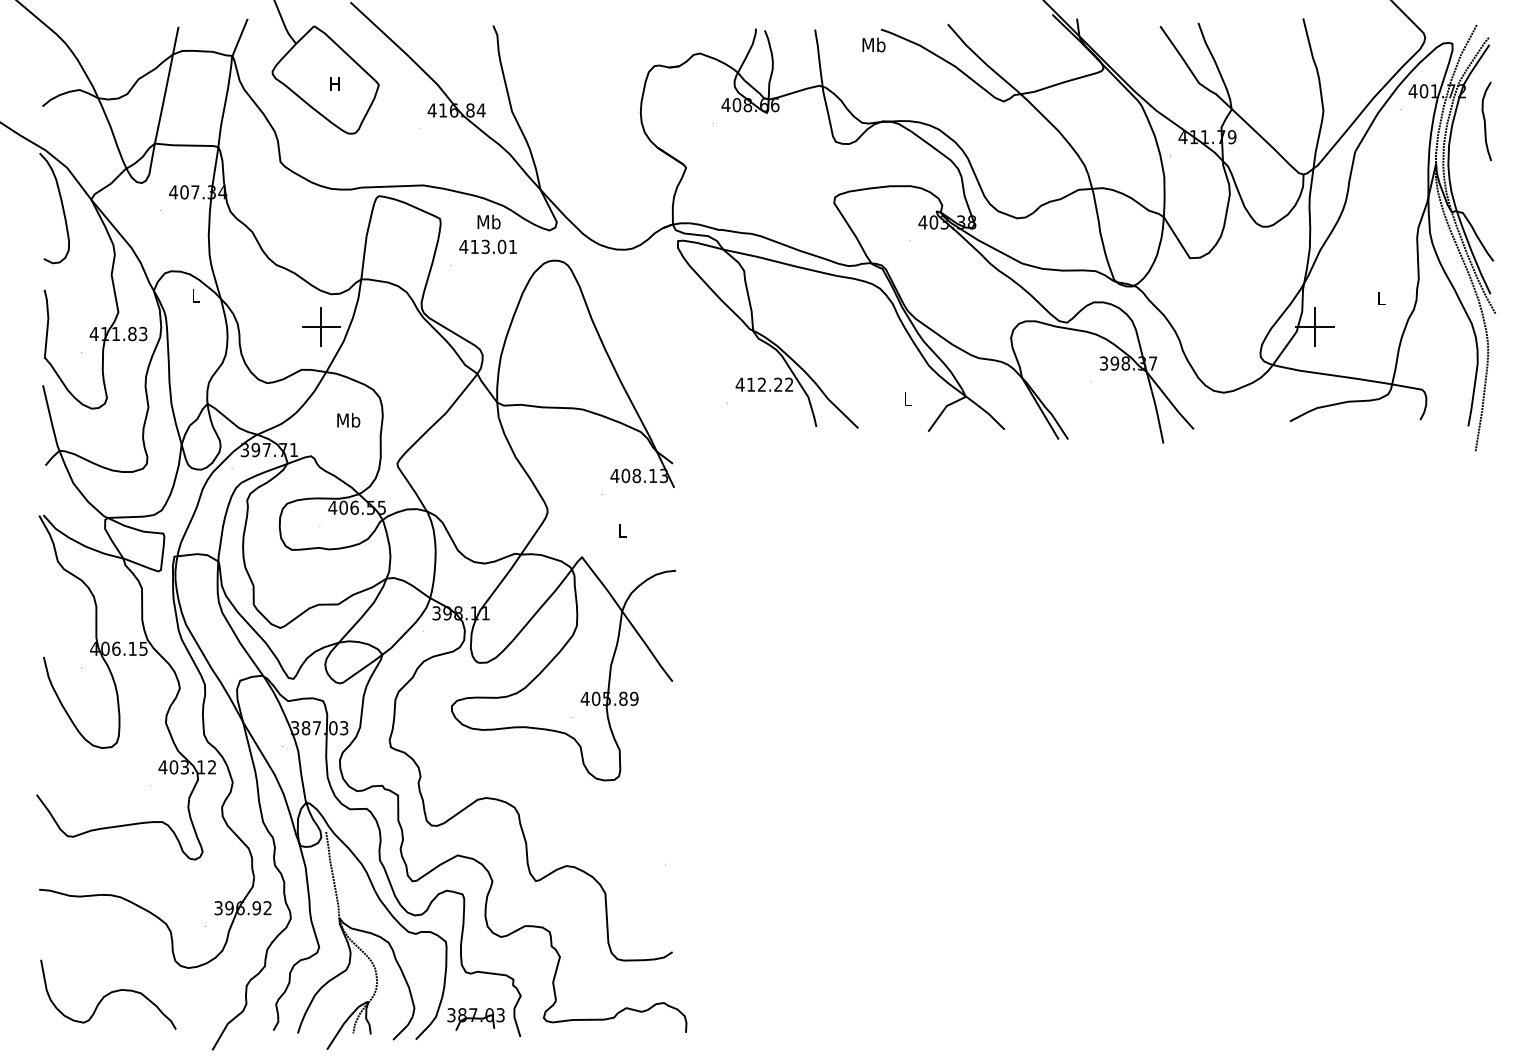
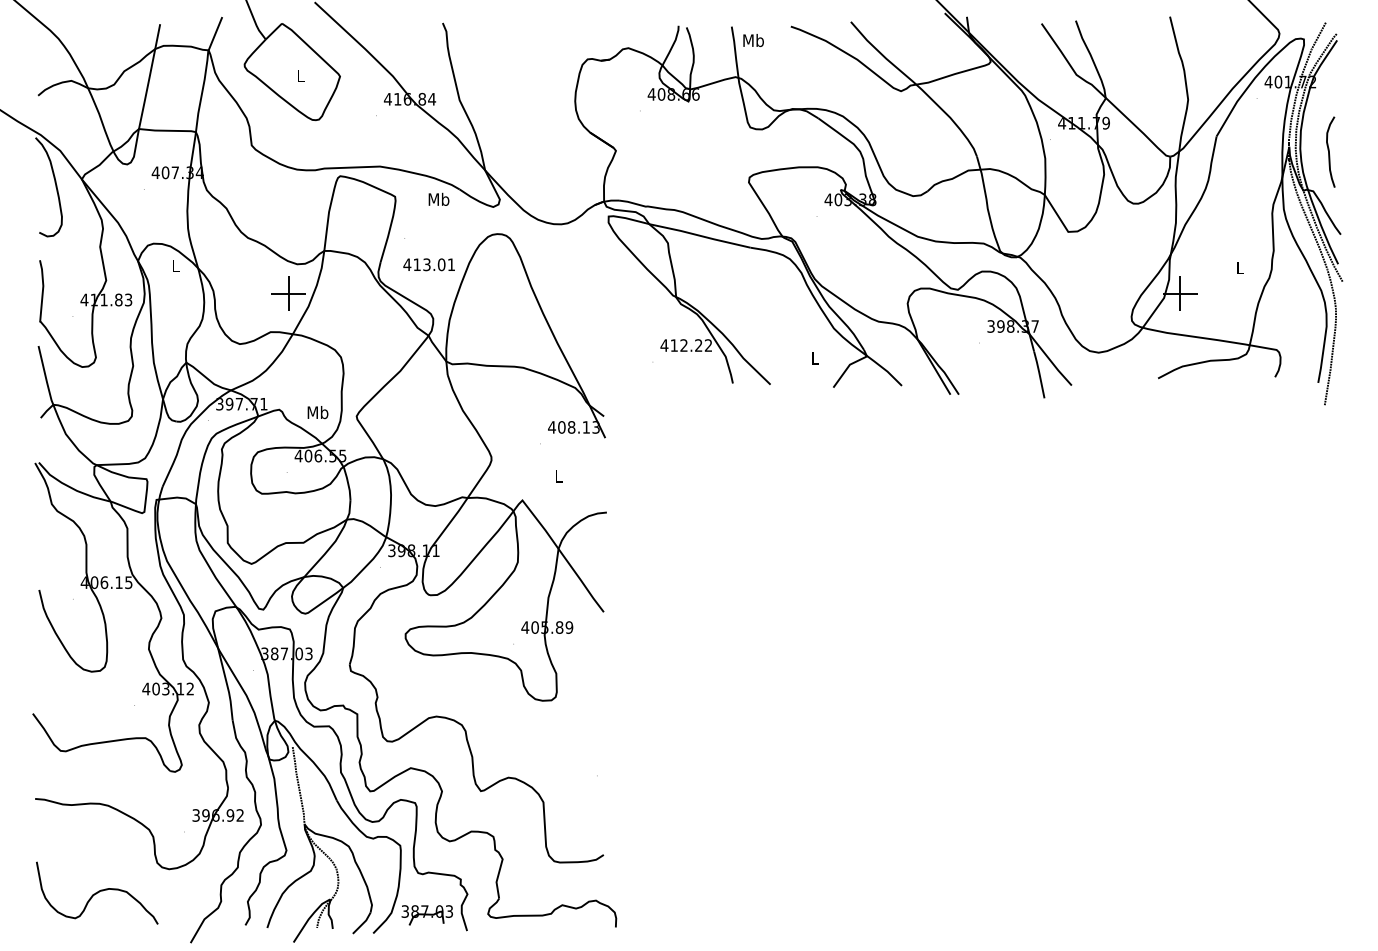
text: (873, 44) -> (753, 40), moved
text: (334, 83) -> (300, 75), H -> L
curve: (1485, 120) -> (1329, 151), moved
text: (487, 246) -> (428, 264), moved
text: (348, 420) -> (317, 412), moved

